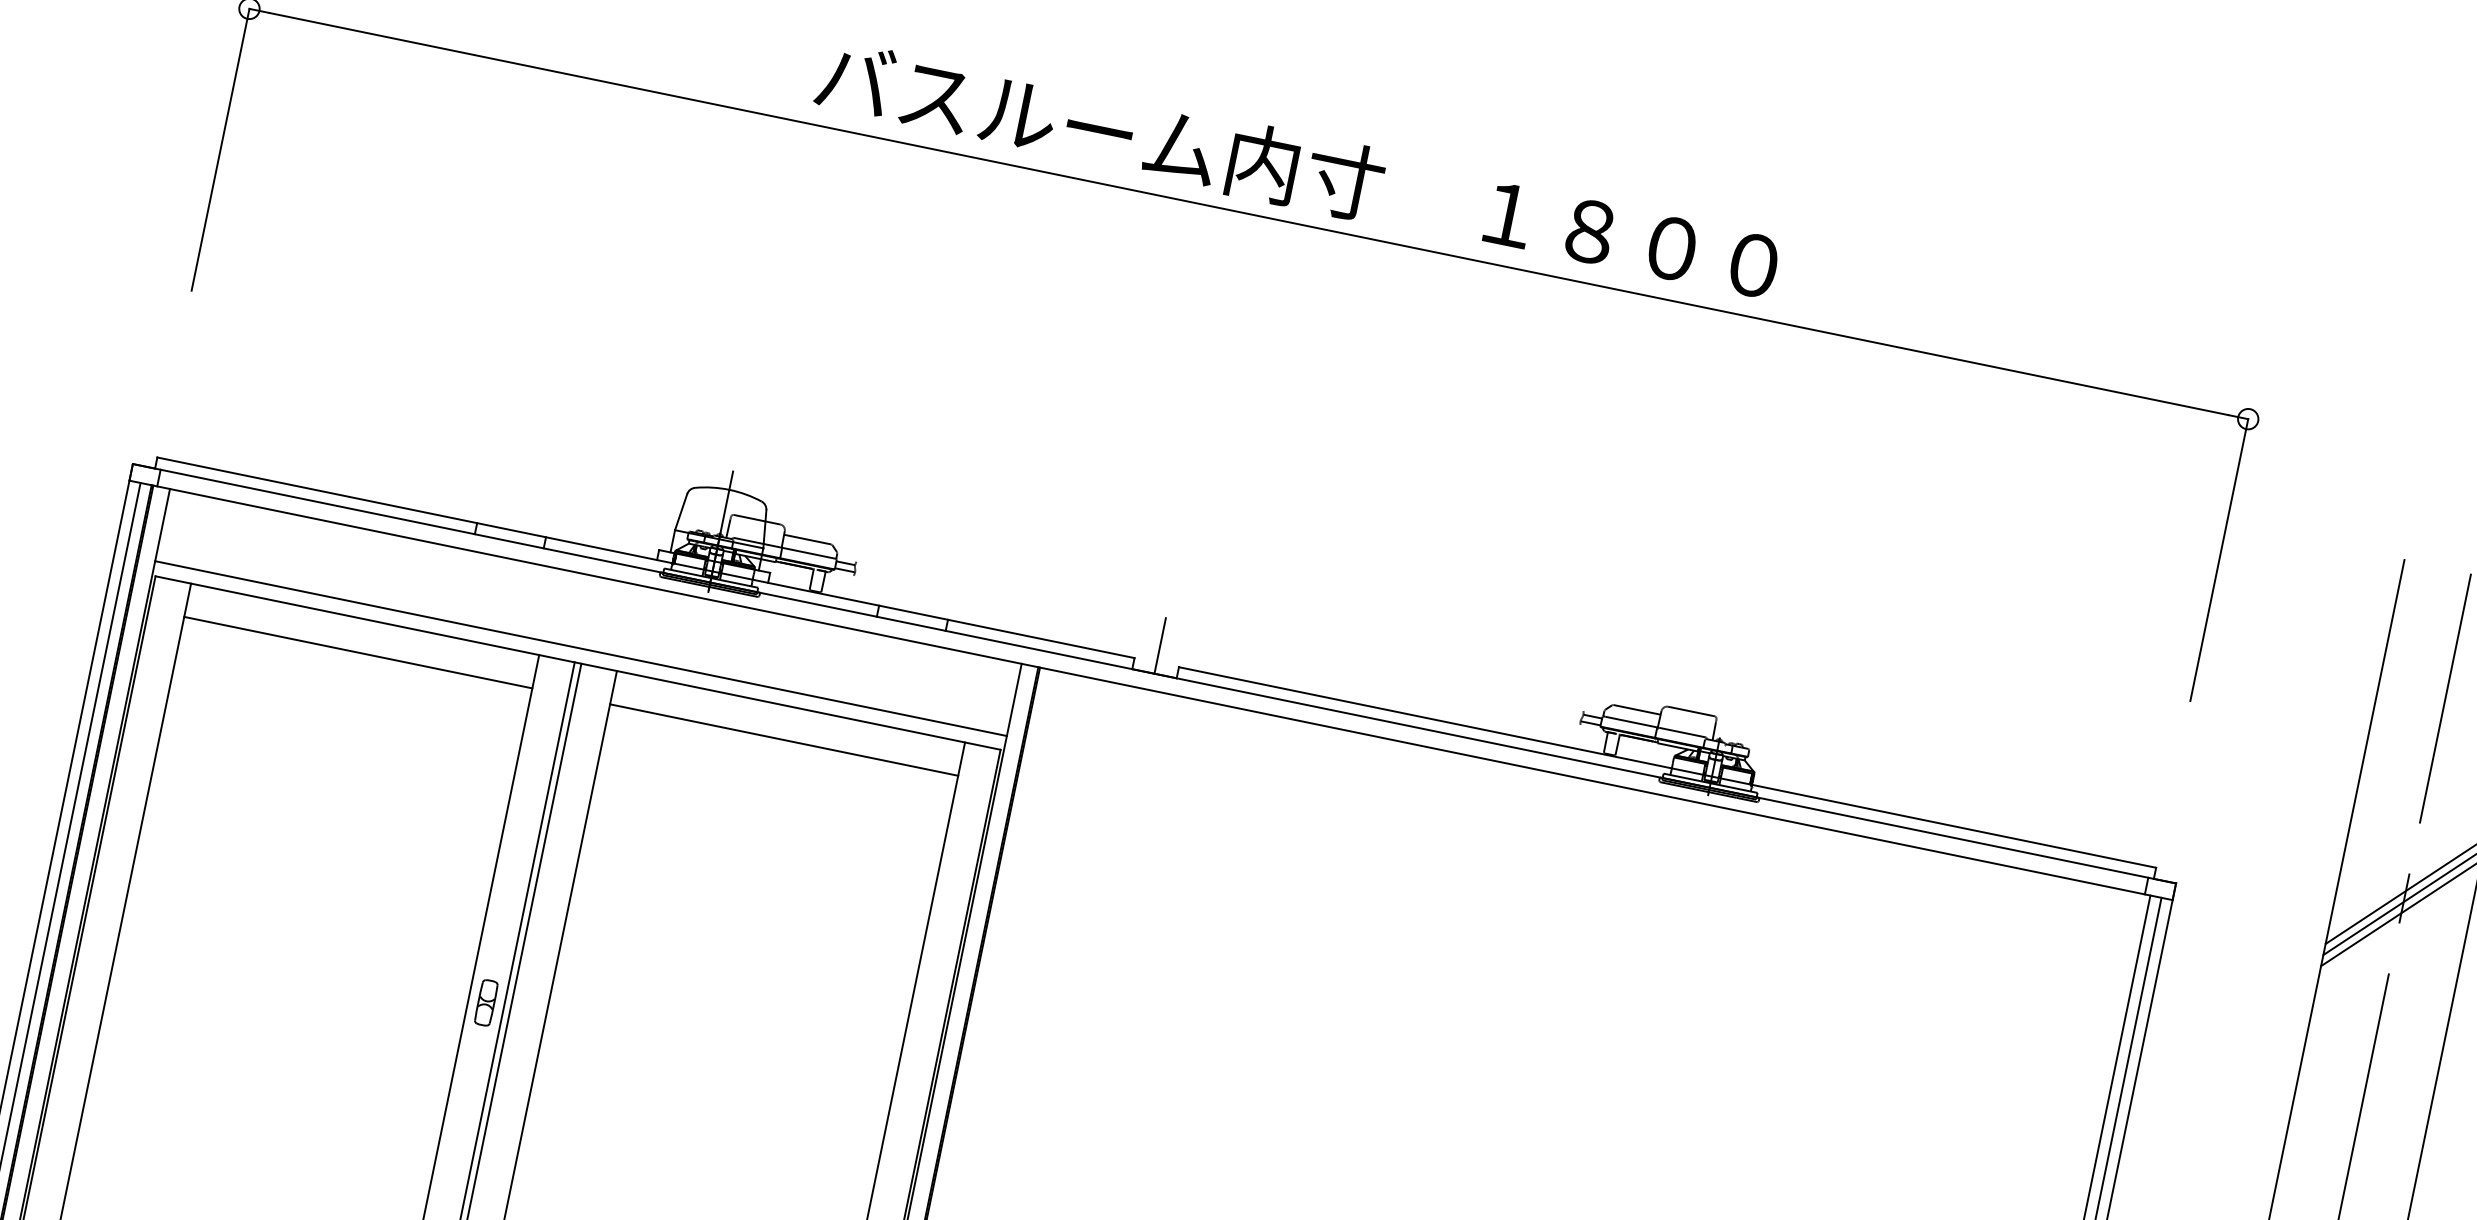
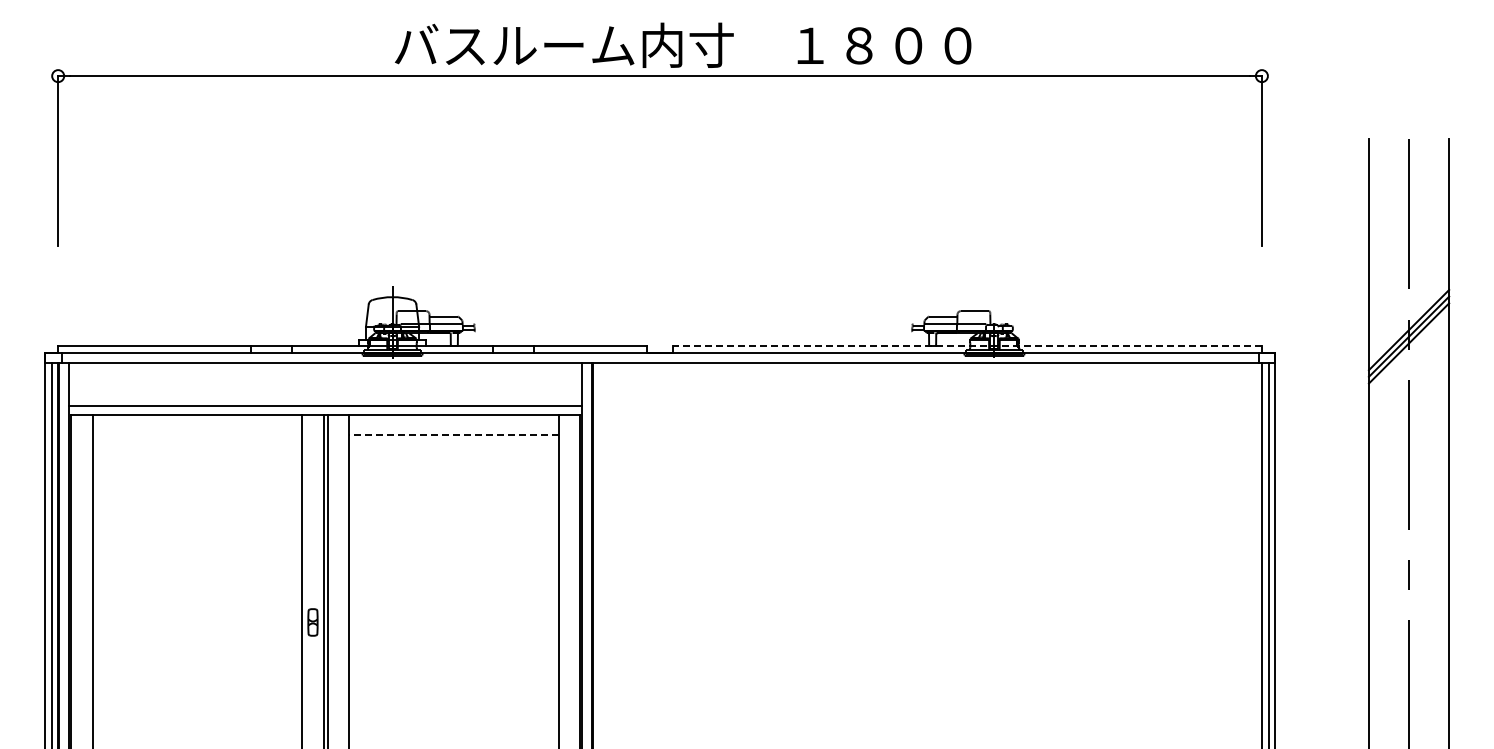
line: (1161, 644) -> (660, 335), removed
line: (358, 653) -> (197, 435), removed
line: (783, 740) -> (453, 435), solid -> dashed
line: (1667, 767) -> (967, 346), solid -> dashed

